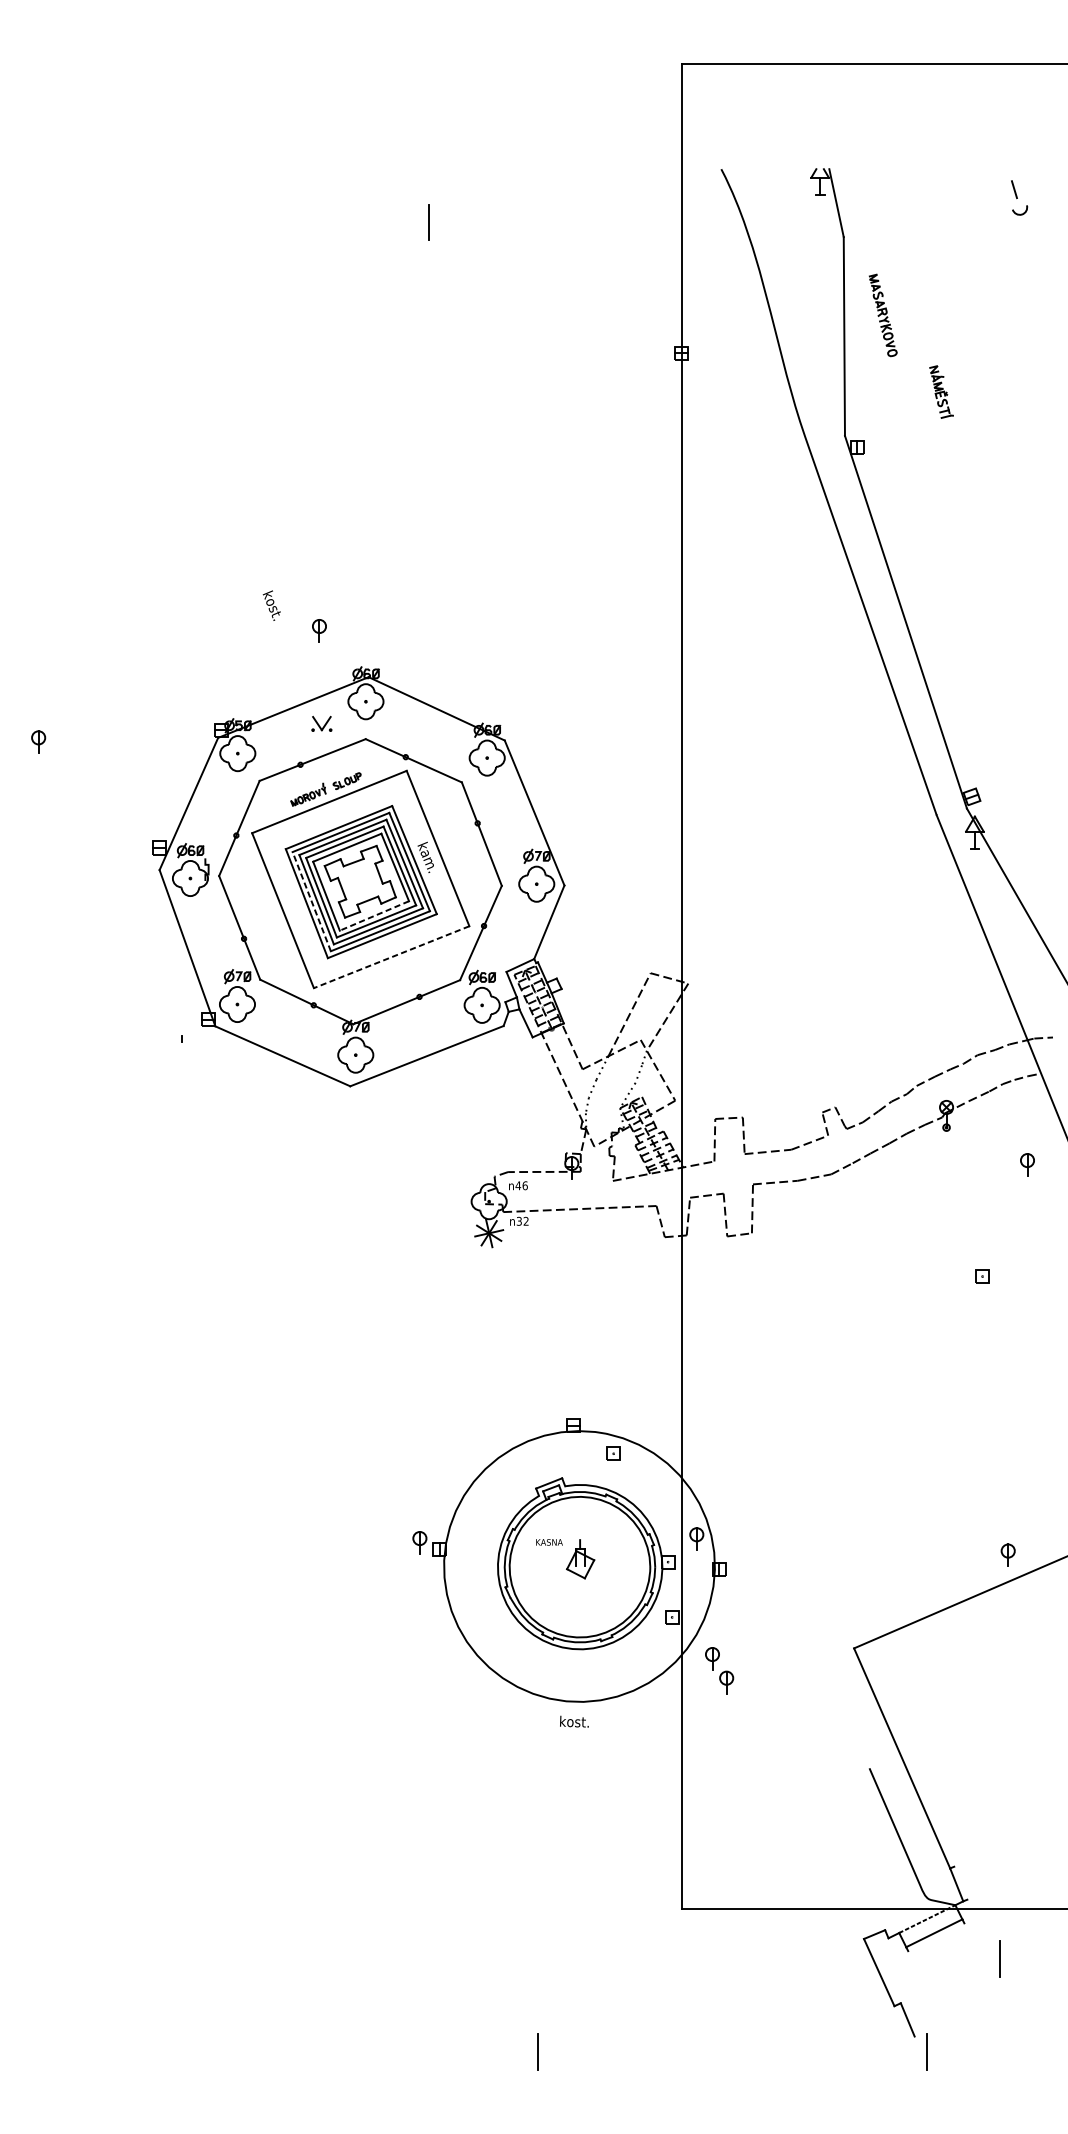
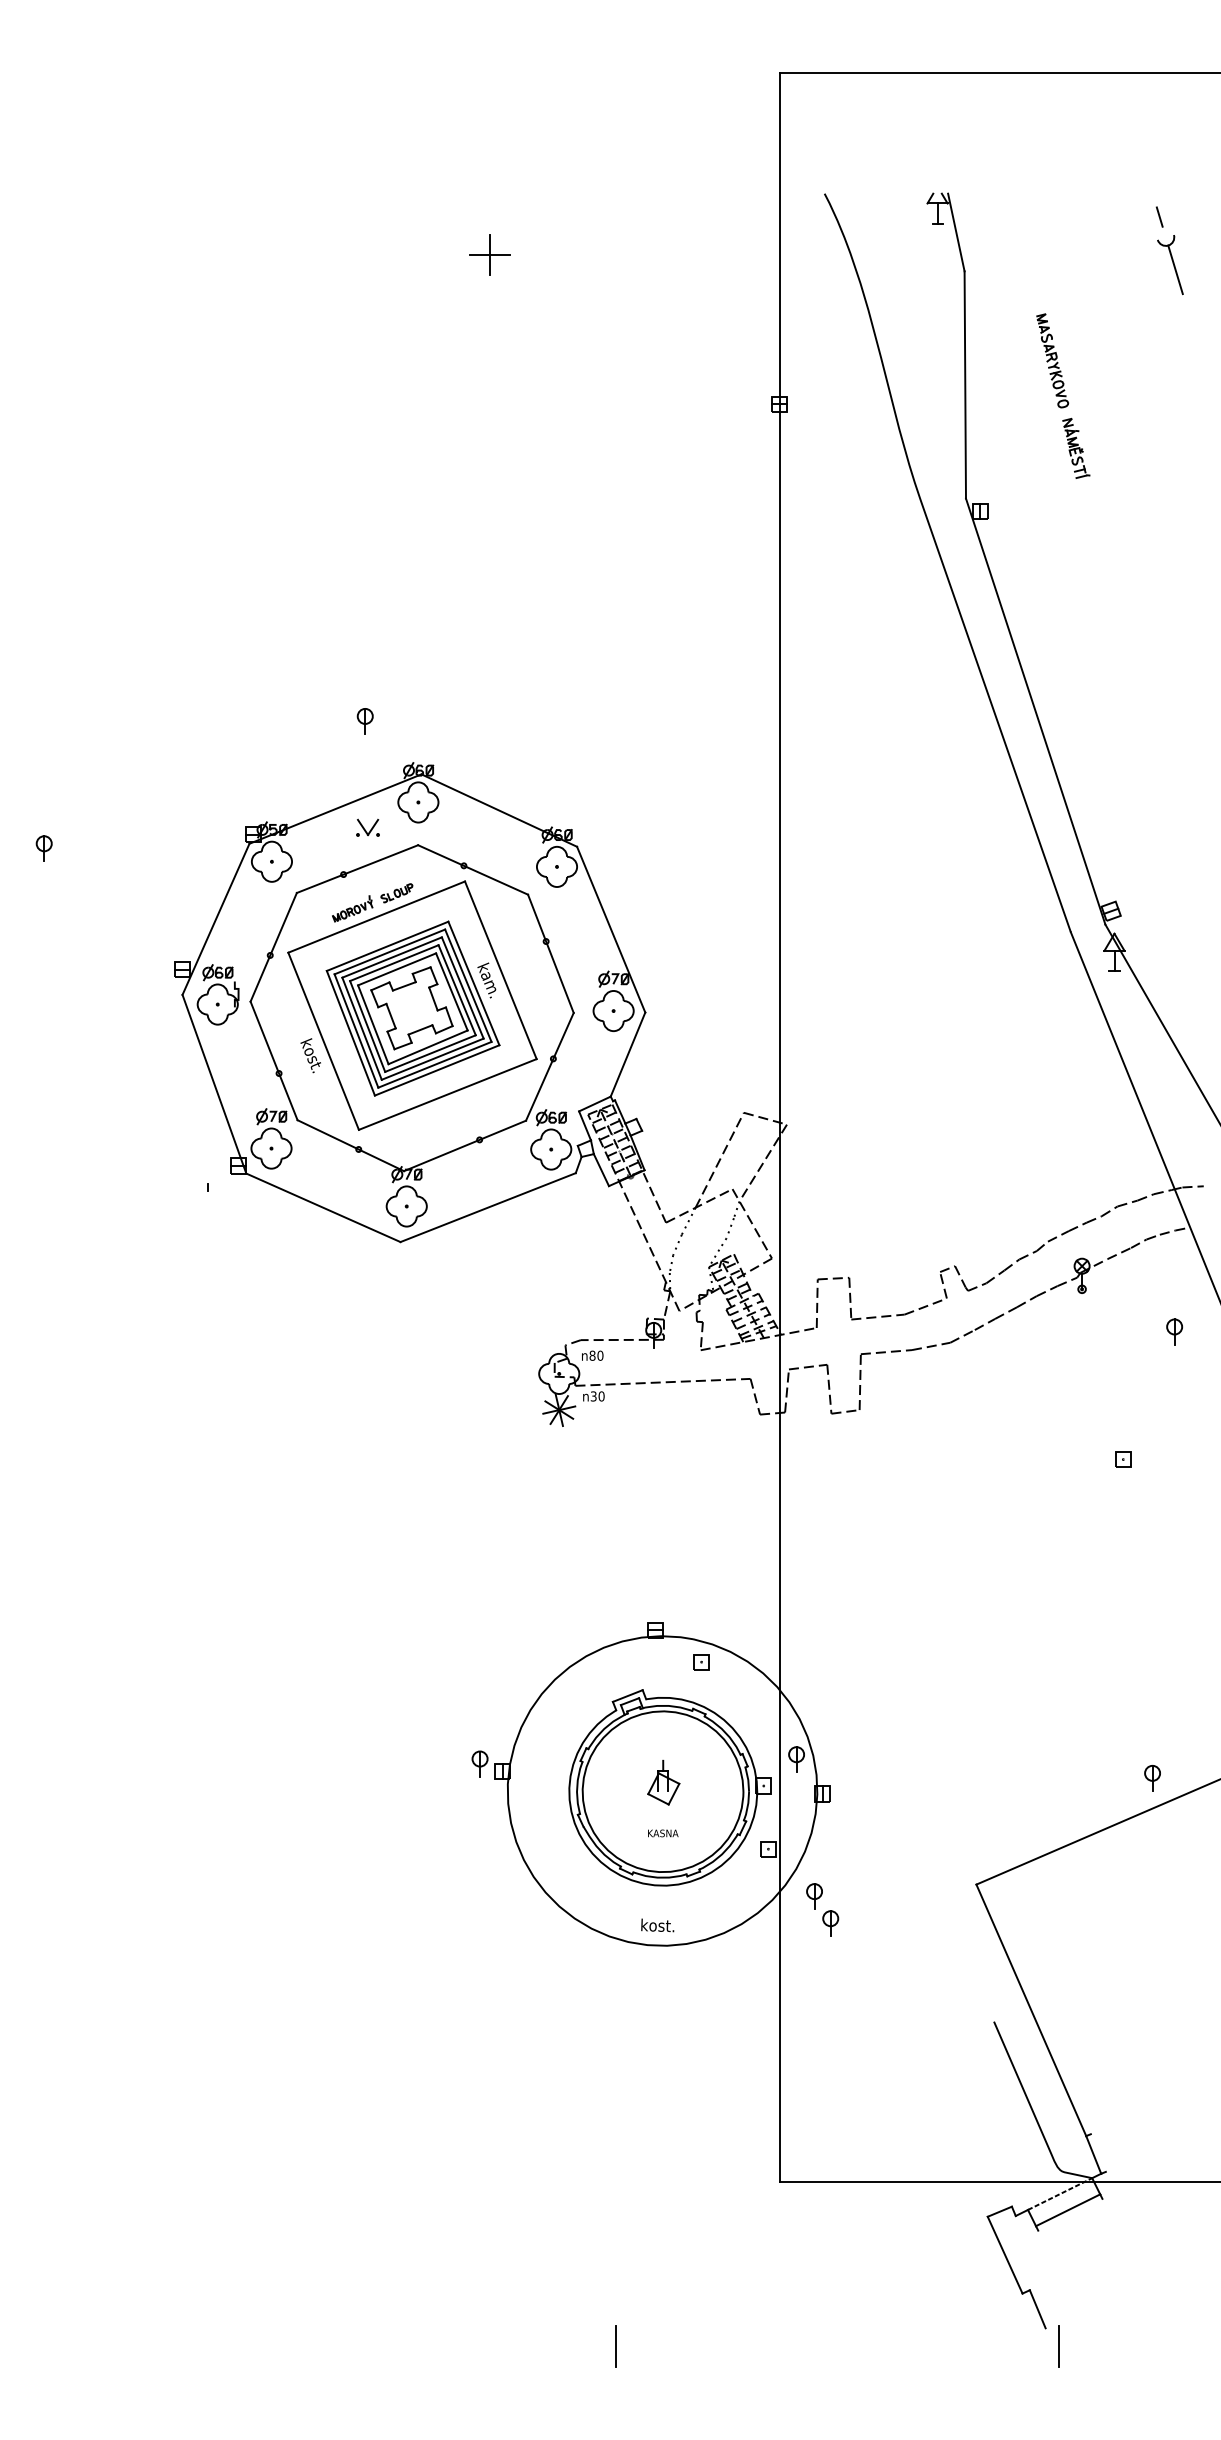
line: (428, 223) -> (489, 255), added
line: (1028, 235) -> (1175, 269), added
part: (883, 315) -> (1052, 360), moved
text: (271, 605) -> (310, 1055), moved
line: (311, 902) -> (356, 1031), dashed -> solid
line: (373, 916) -> (427, 1047), dashed -> solid
line: (391, 957) -> (447, 1094), dashed -> solid
text: (521, 1185) -> (596, 1355), n46 -> n80
text: (526, 1221) -> (601, 1396), n32 -> n30
text: (549, 1542) -> (663, 1833), moved
text: (574, 1721) -> (657, 1925), moved
line: (999, 1959) -> (1142, 2240), removed

